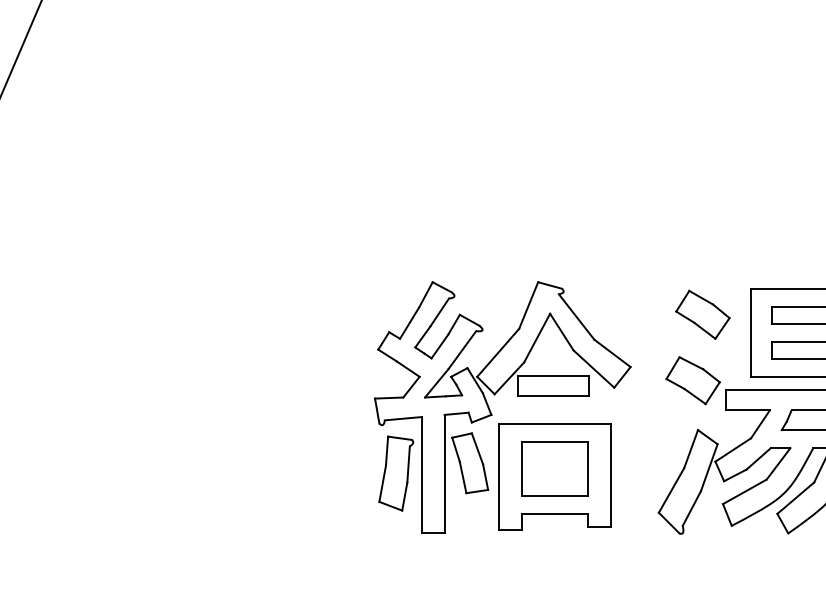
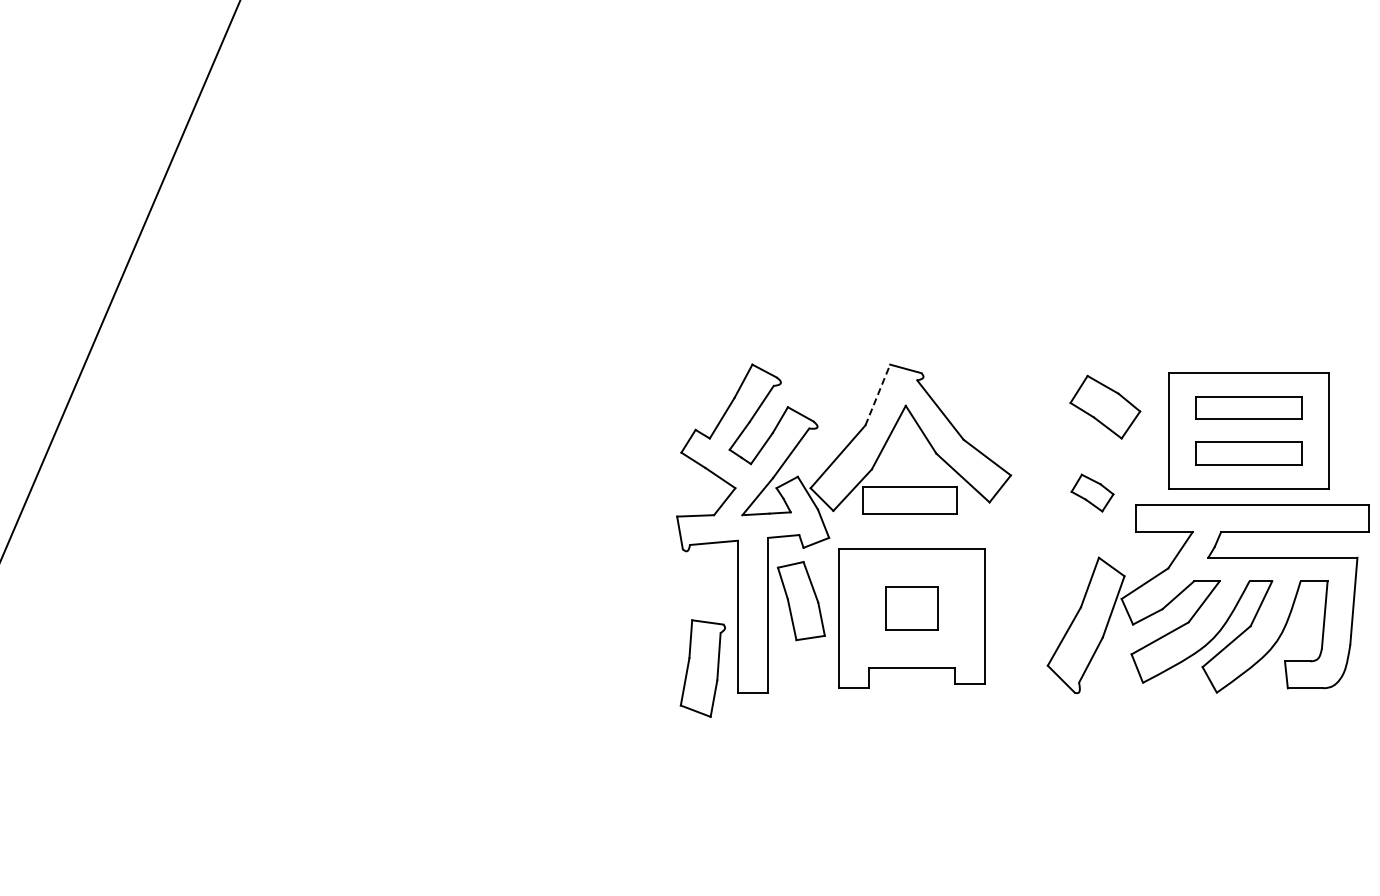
line: (528, 305) -> (877, 395), solid -> dashed
part: (693, 380) -> (1092, 492), size x0.6
part: (554, 468) -> (911, 608), size x0.6
part: (395, 473) -> (702, 668), moved

